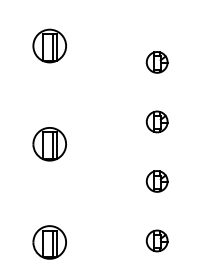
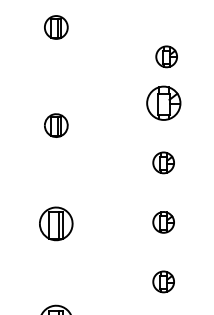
part: (50, 46) -> (56, 27), size x0.7
part: (157, 62) -> (166, 56), moved
part: (157, 122) -> (163, 103), size x1.6
part: (50, 144) -> (56, 125), size x0.7

